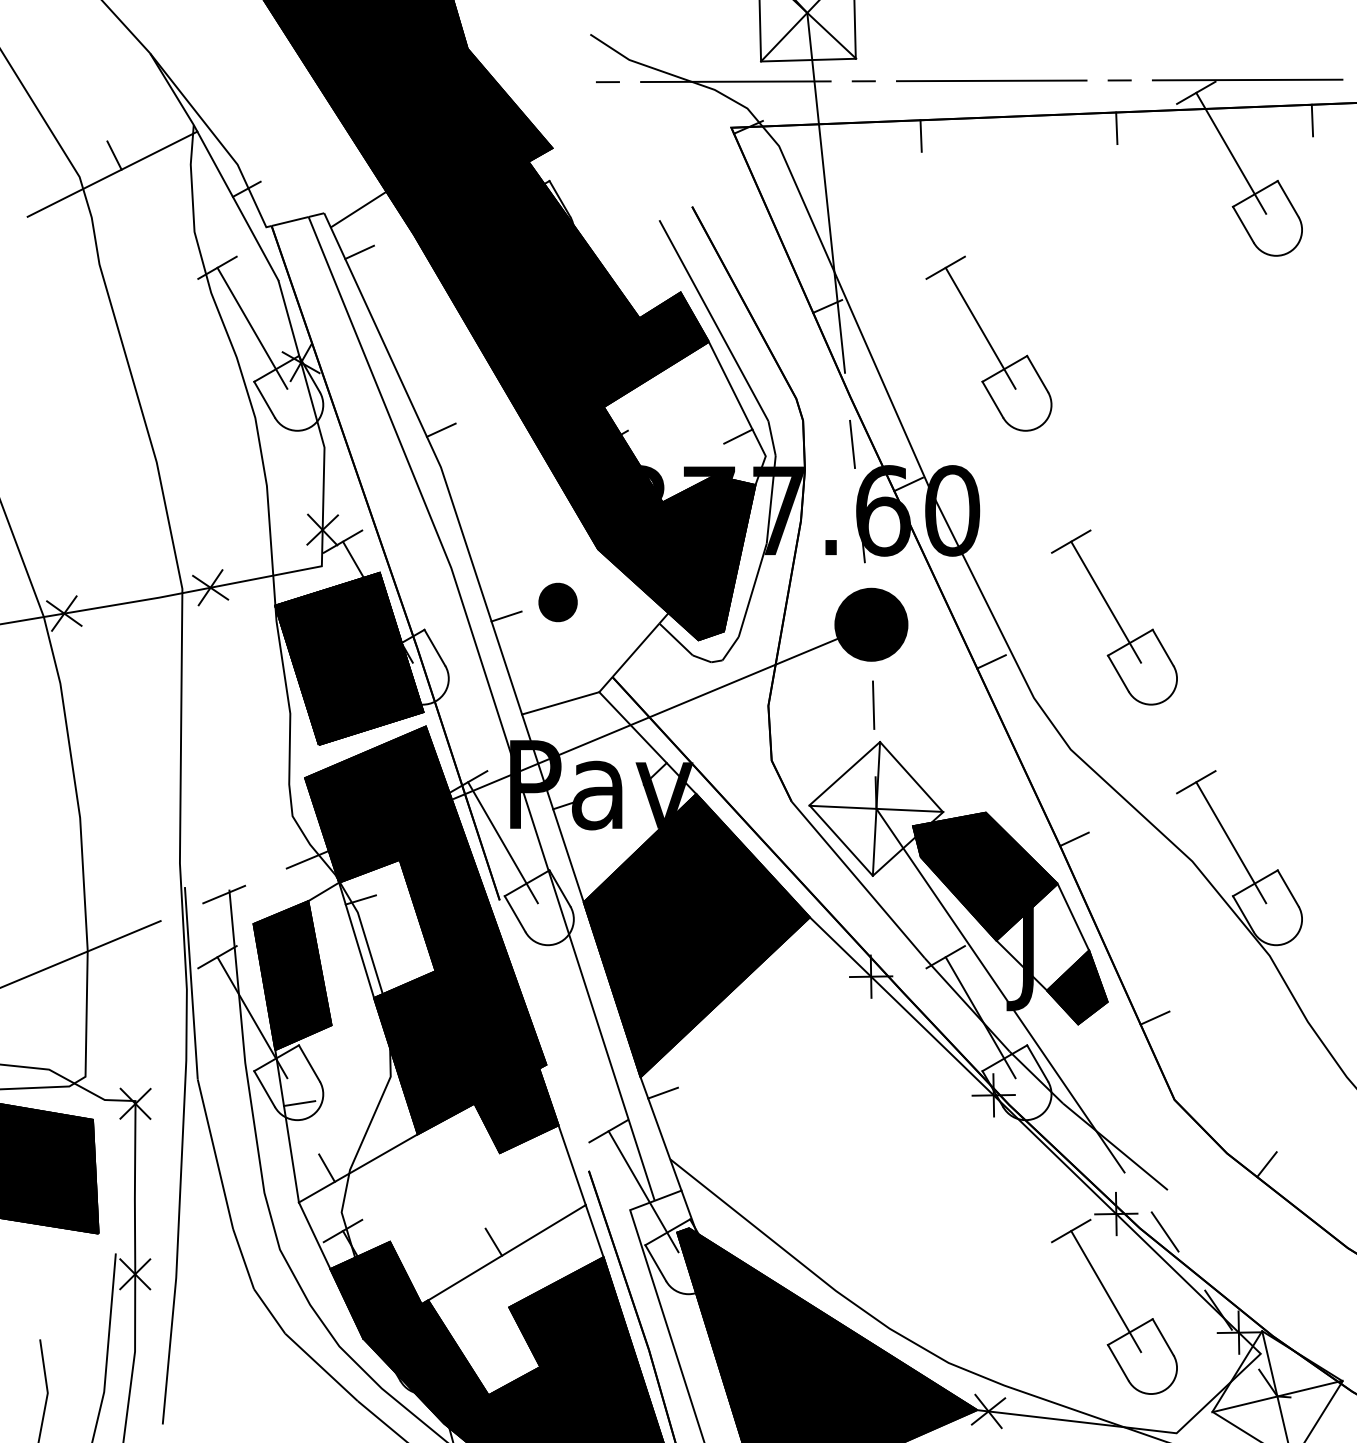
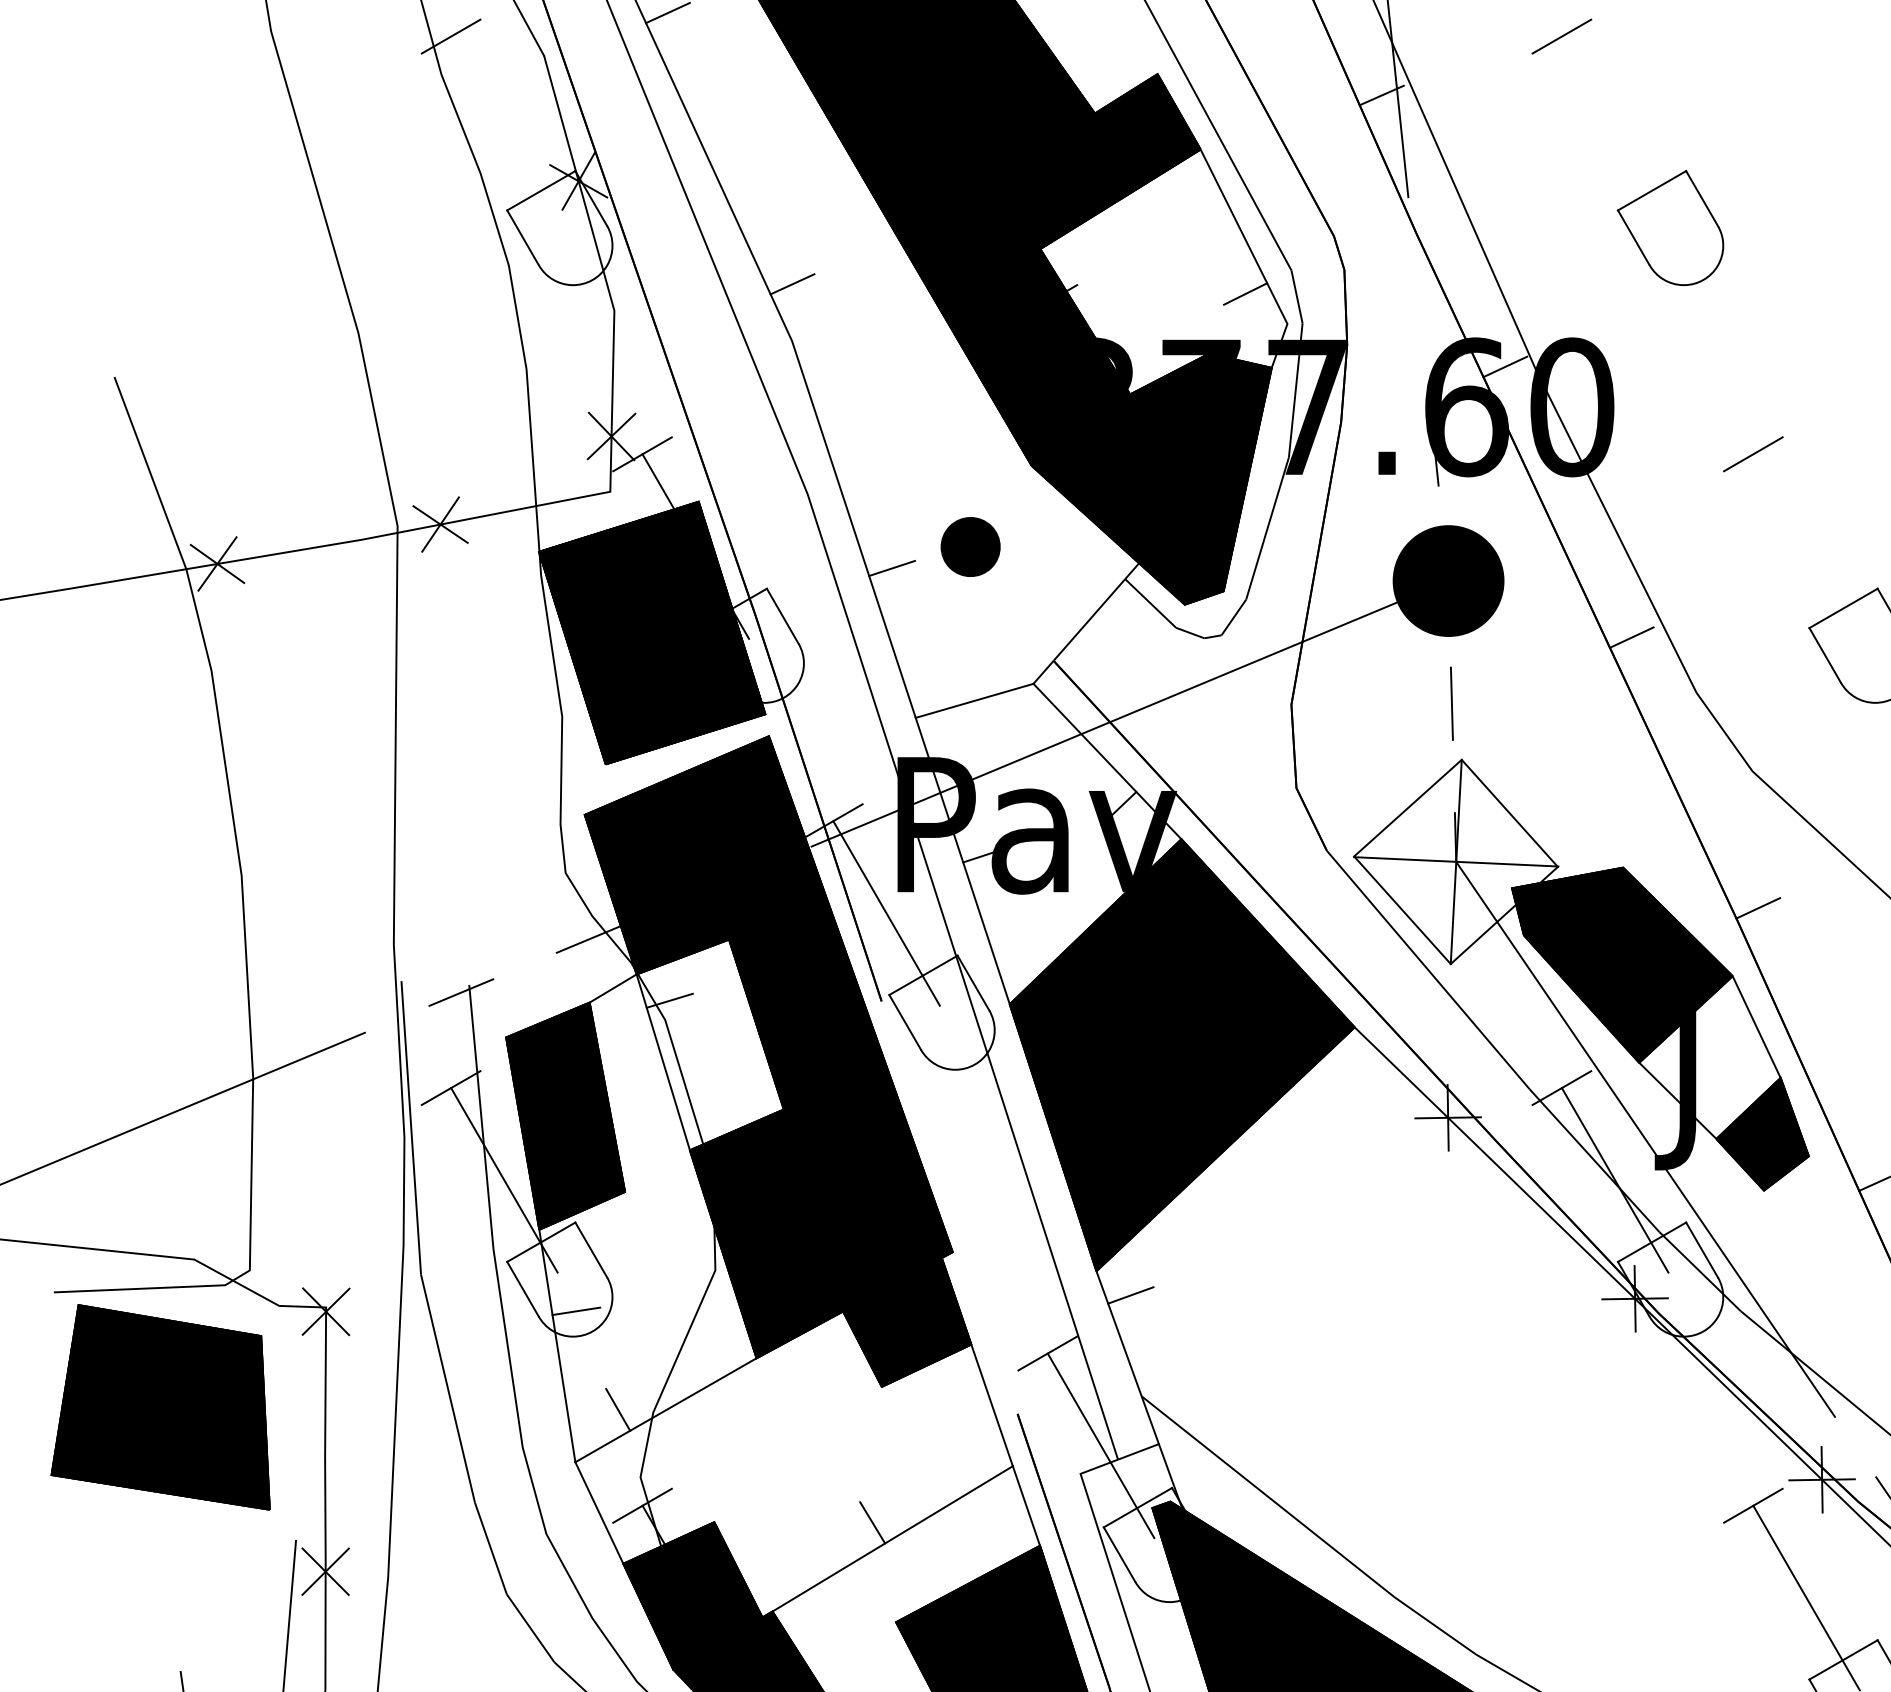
line: (252, 327) -> (504, 127), removed
line: (980, 327) -> (1614, 127), removed
line: (852, 444) -> (1419, 306), removed
line: (1106, 601) -> (1807, 545), removed

